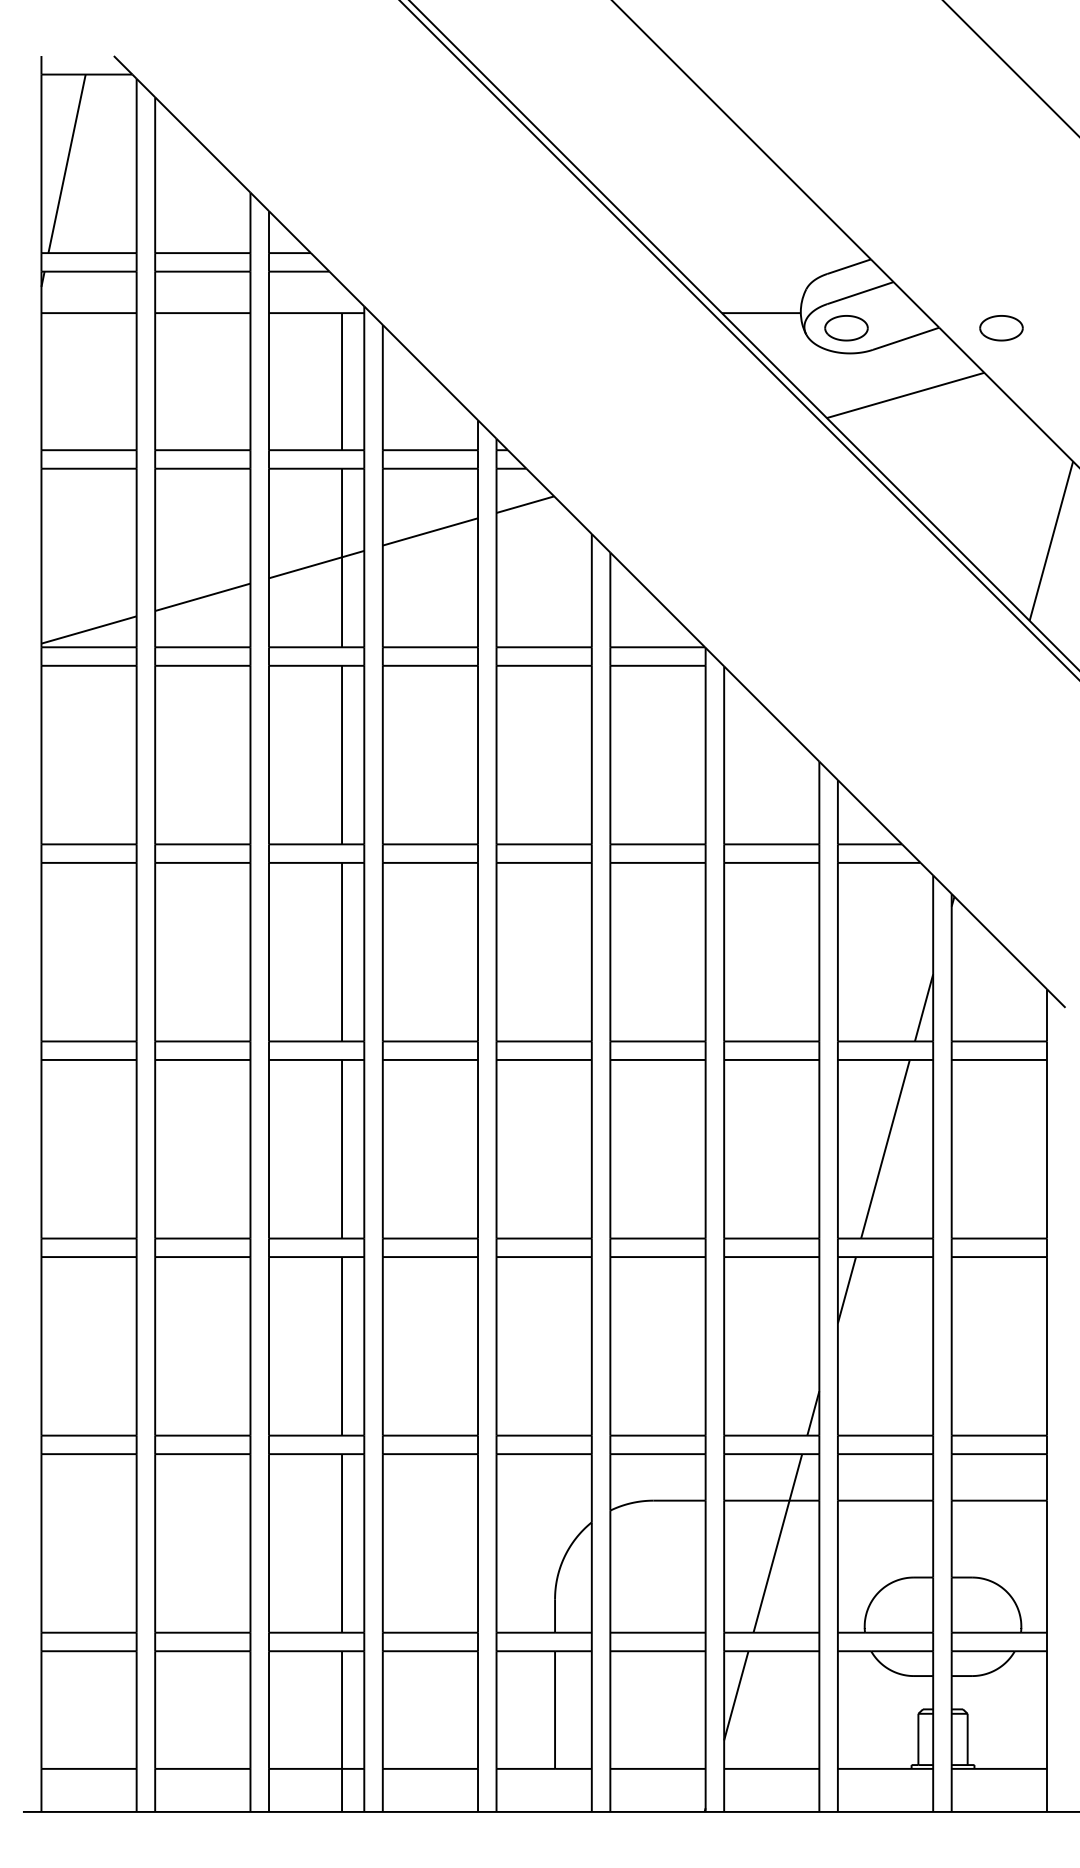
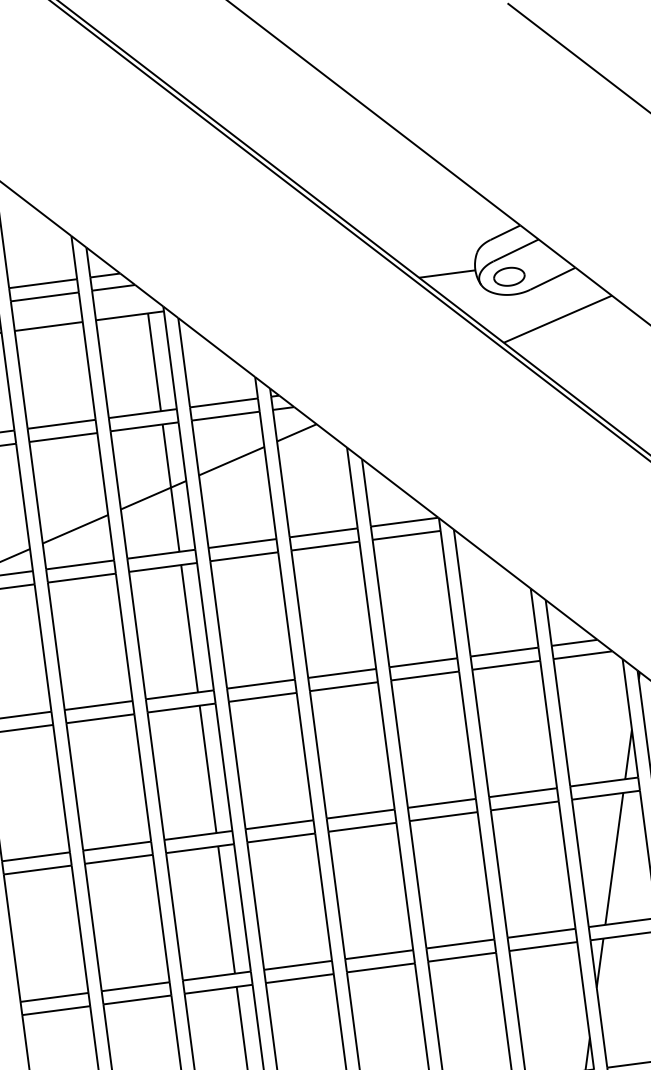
part: (1001, 328) -> (620, 262), removed

